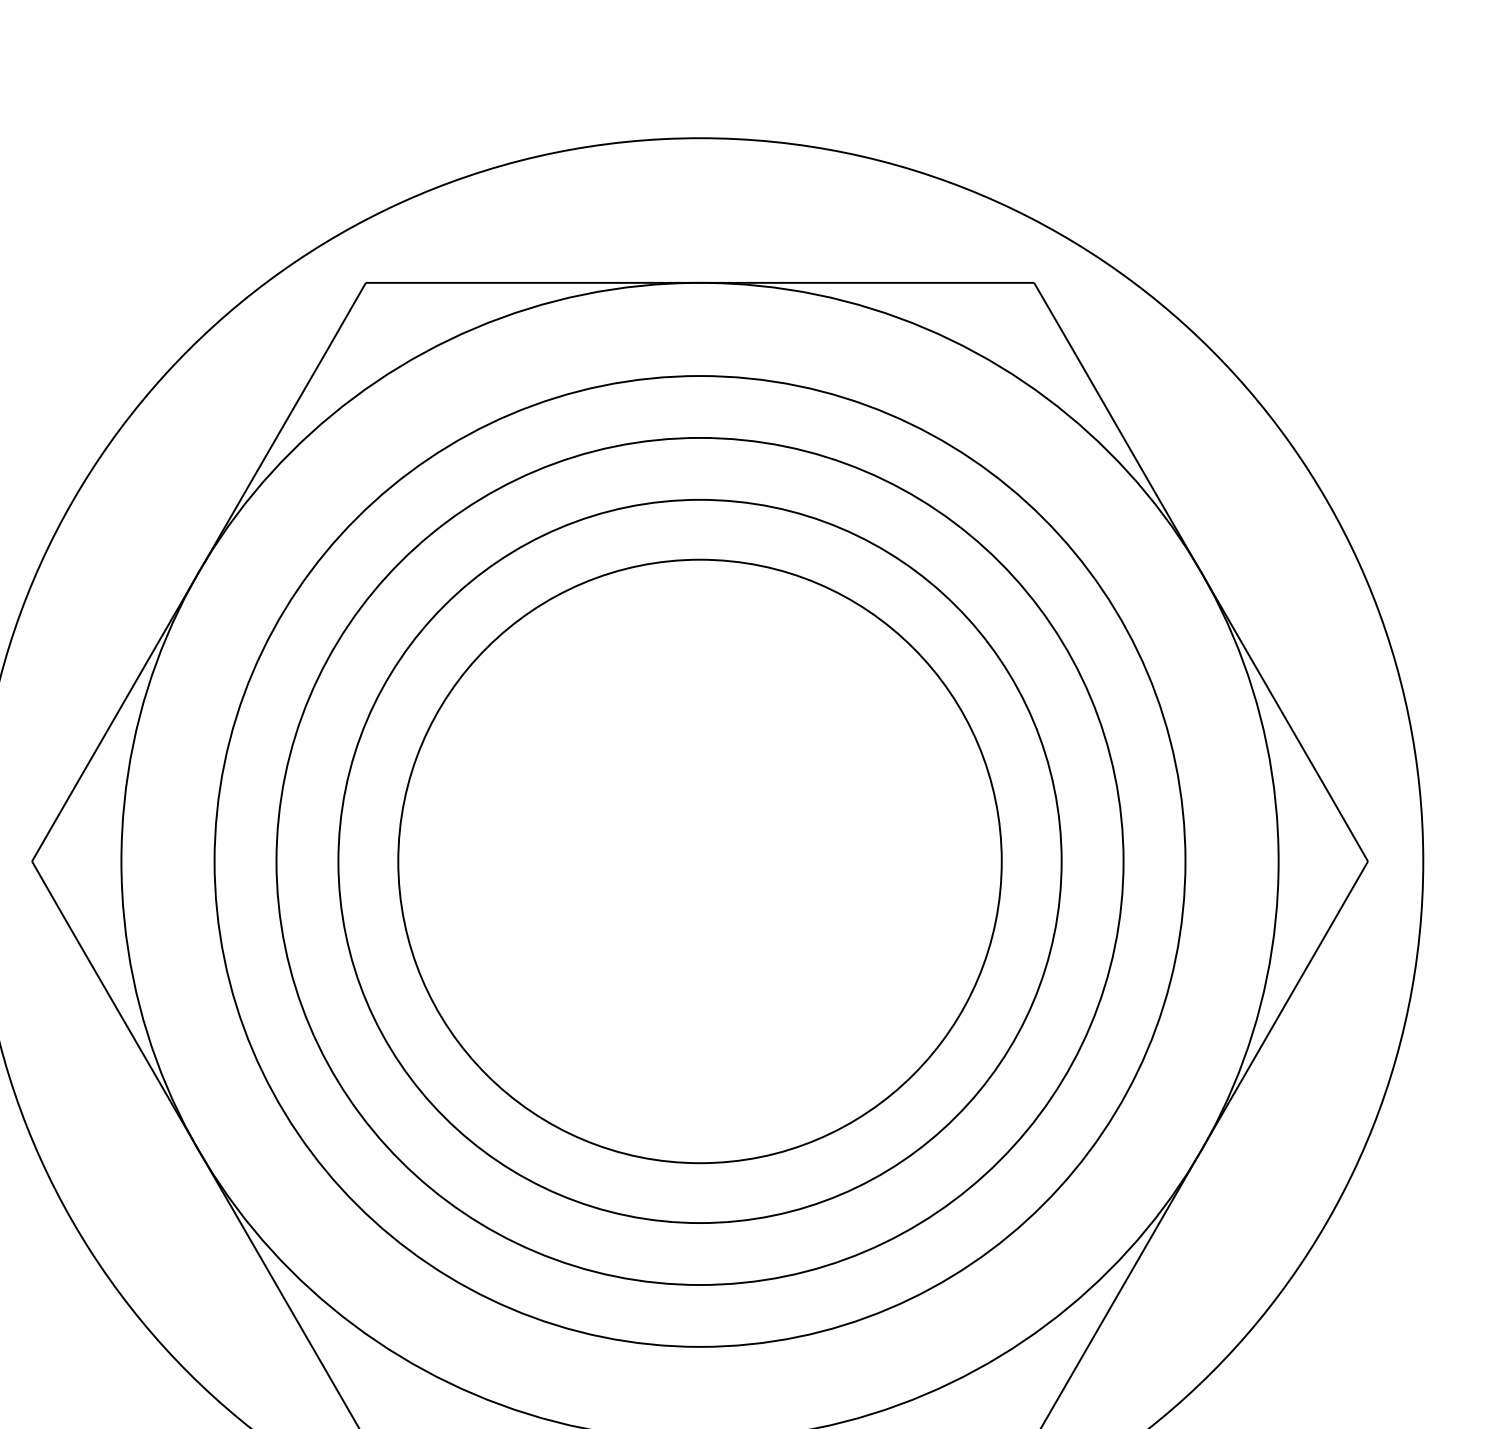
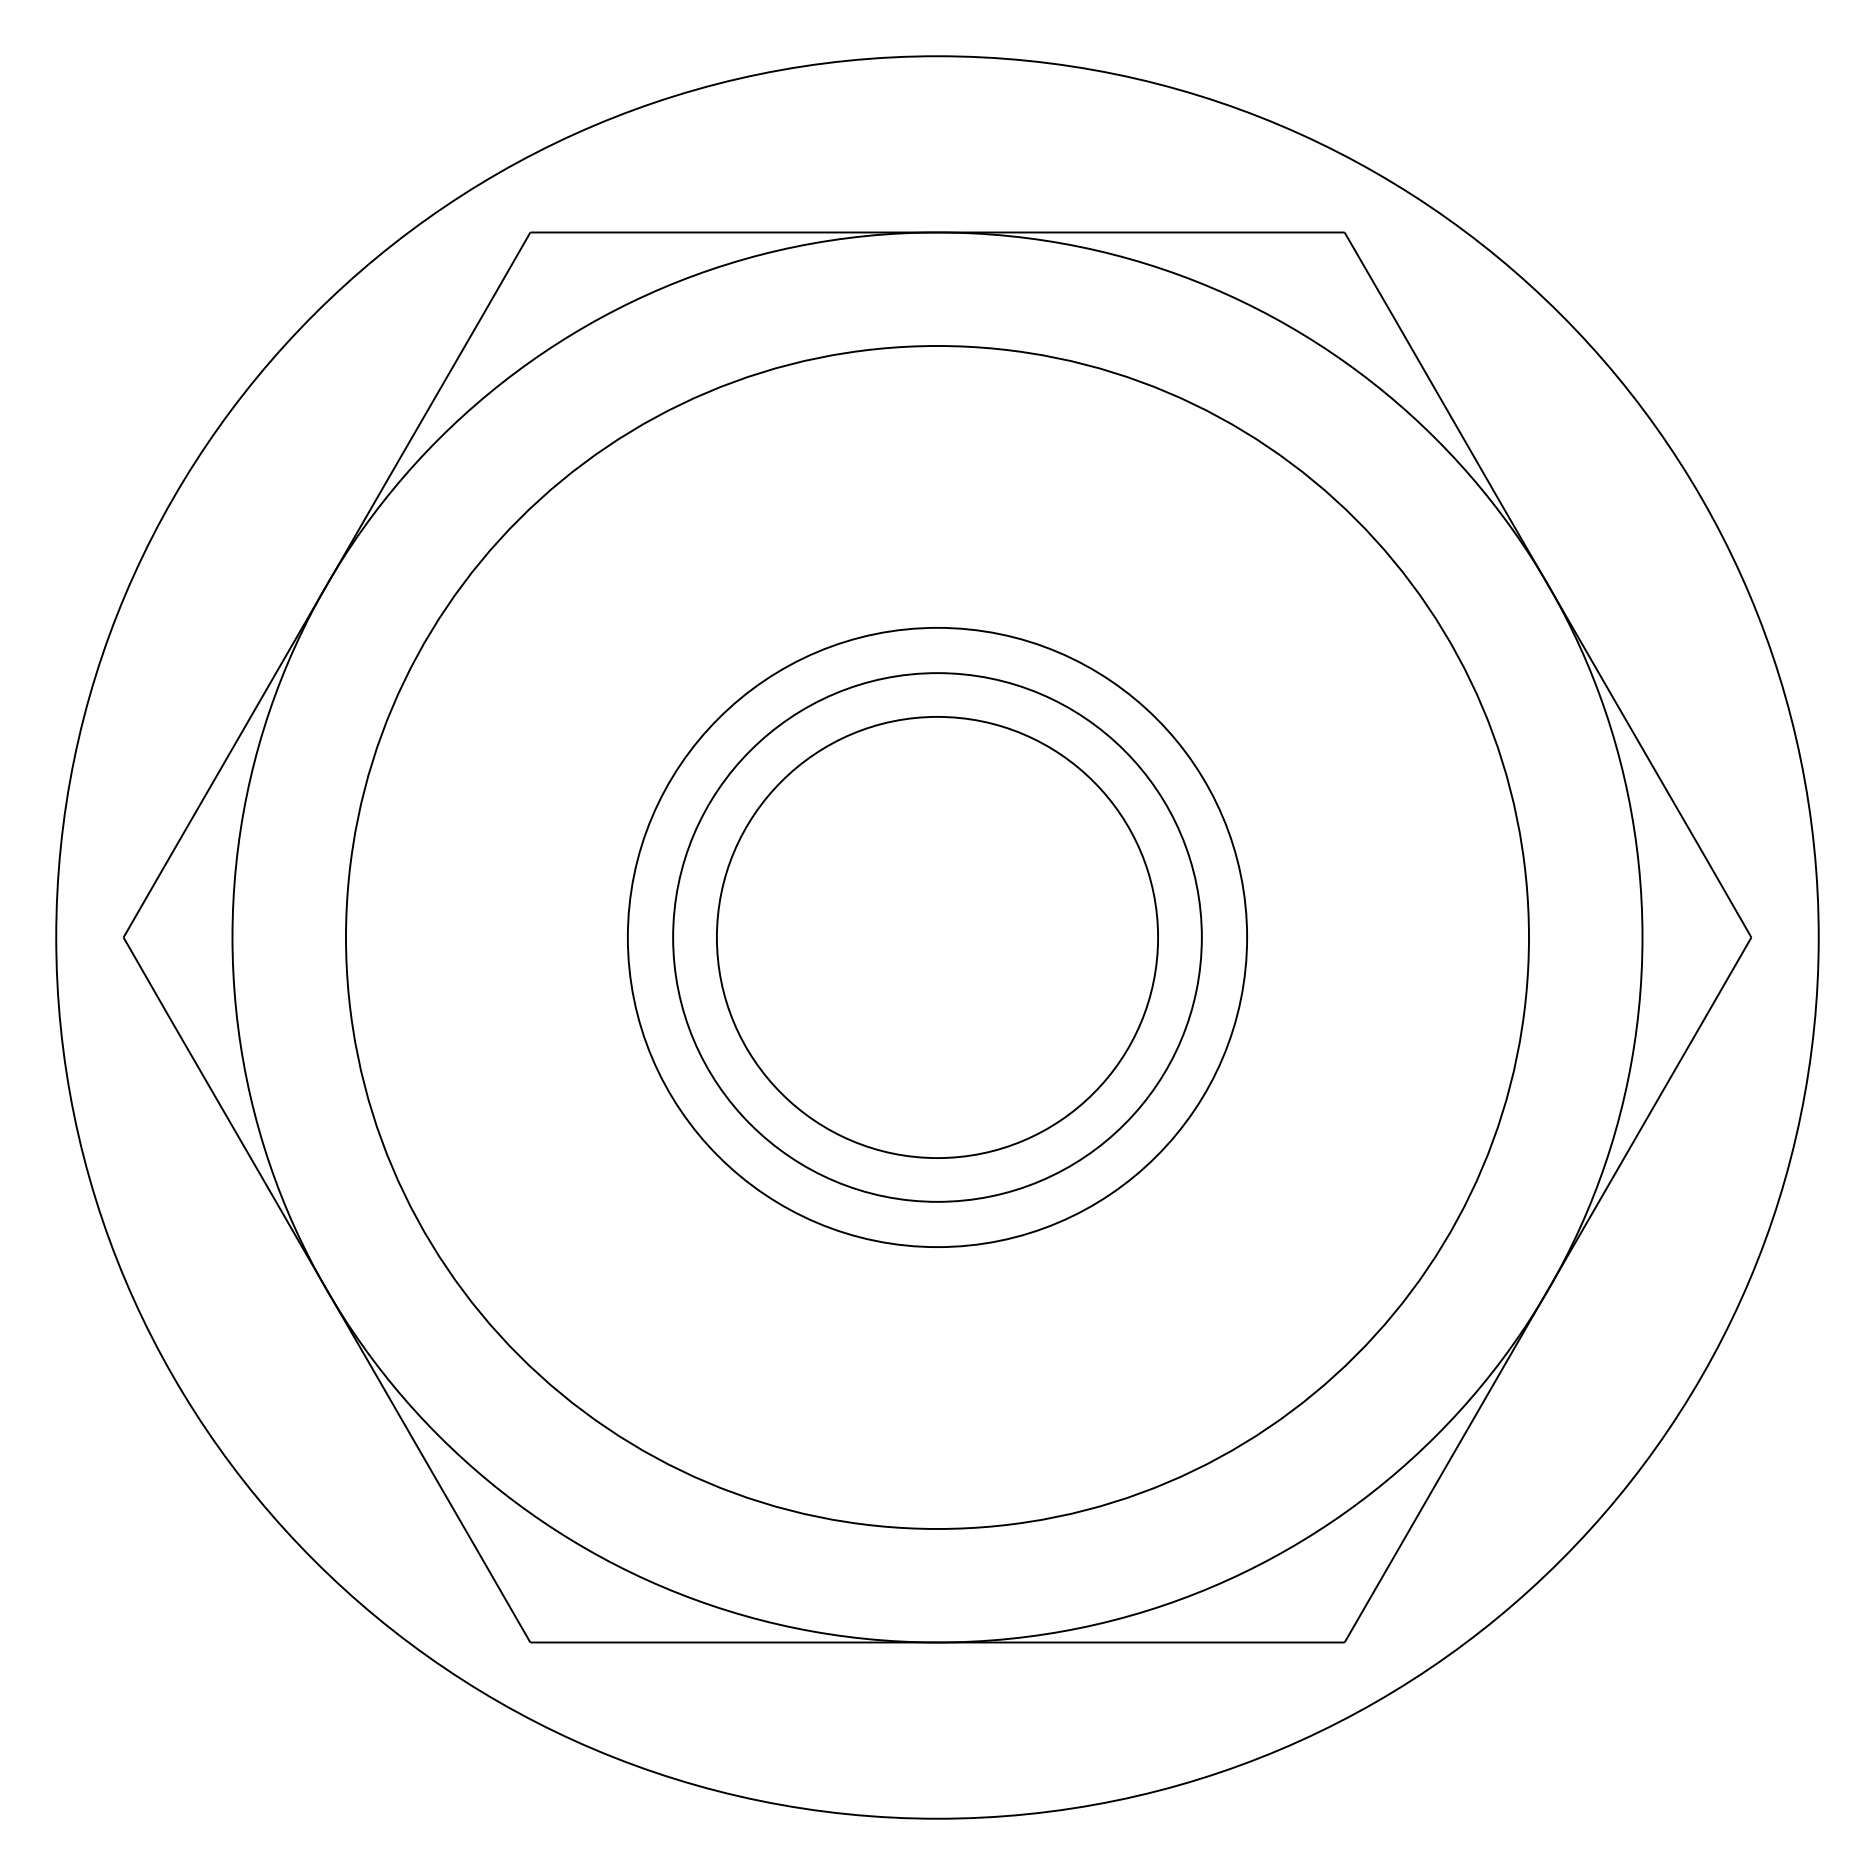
circle: (700, 861) -> (937, 937), size x0.6
circle: (700, 861) -> (937, 937), size x0.6
circle: (700, 861) -> (937, 937), size x0.6

